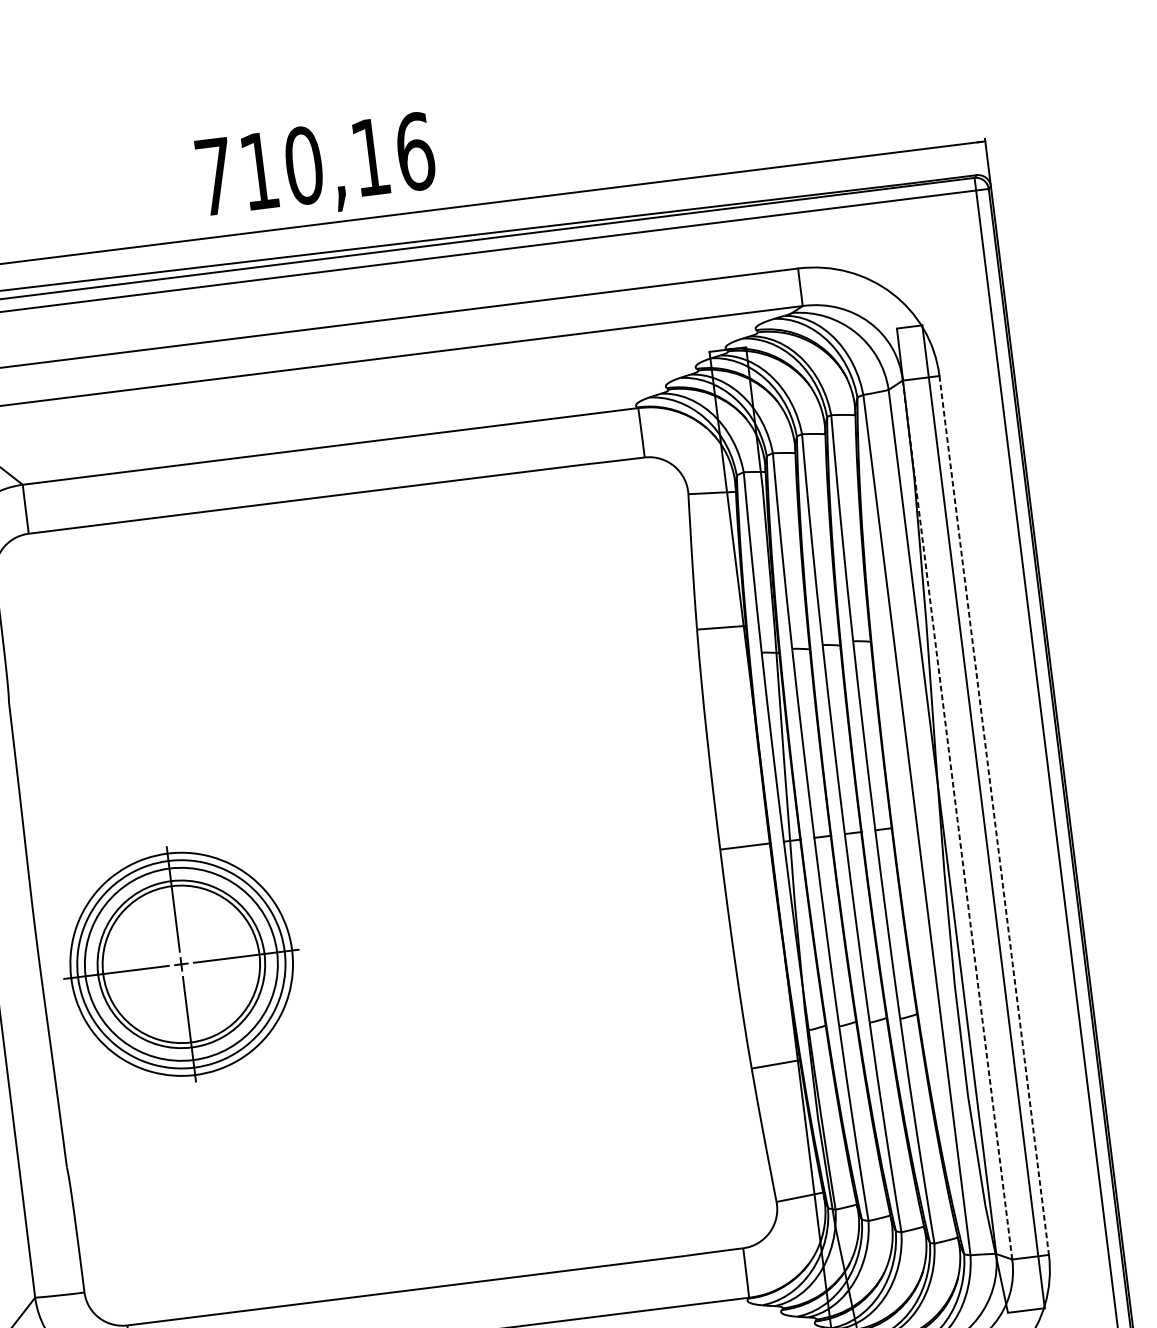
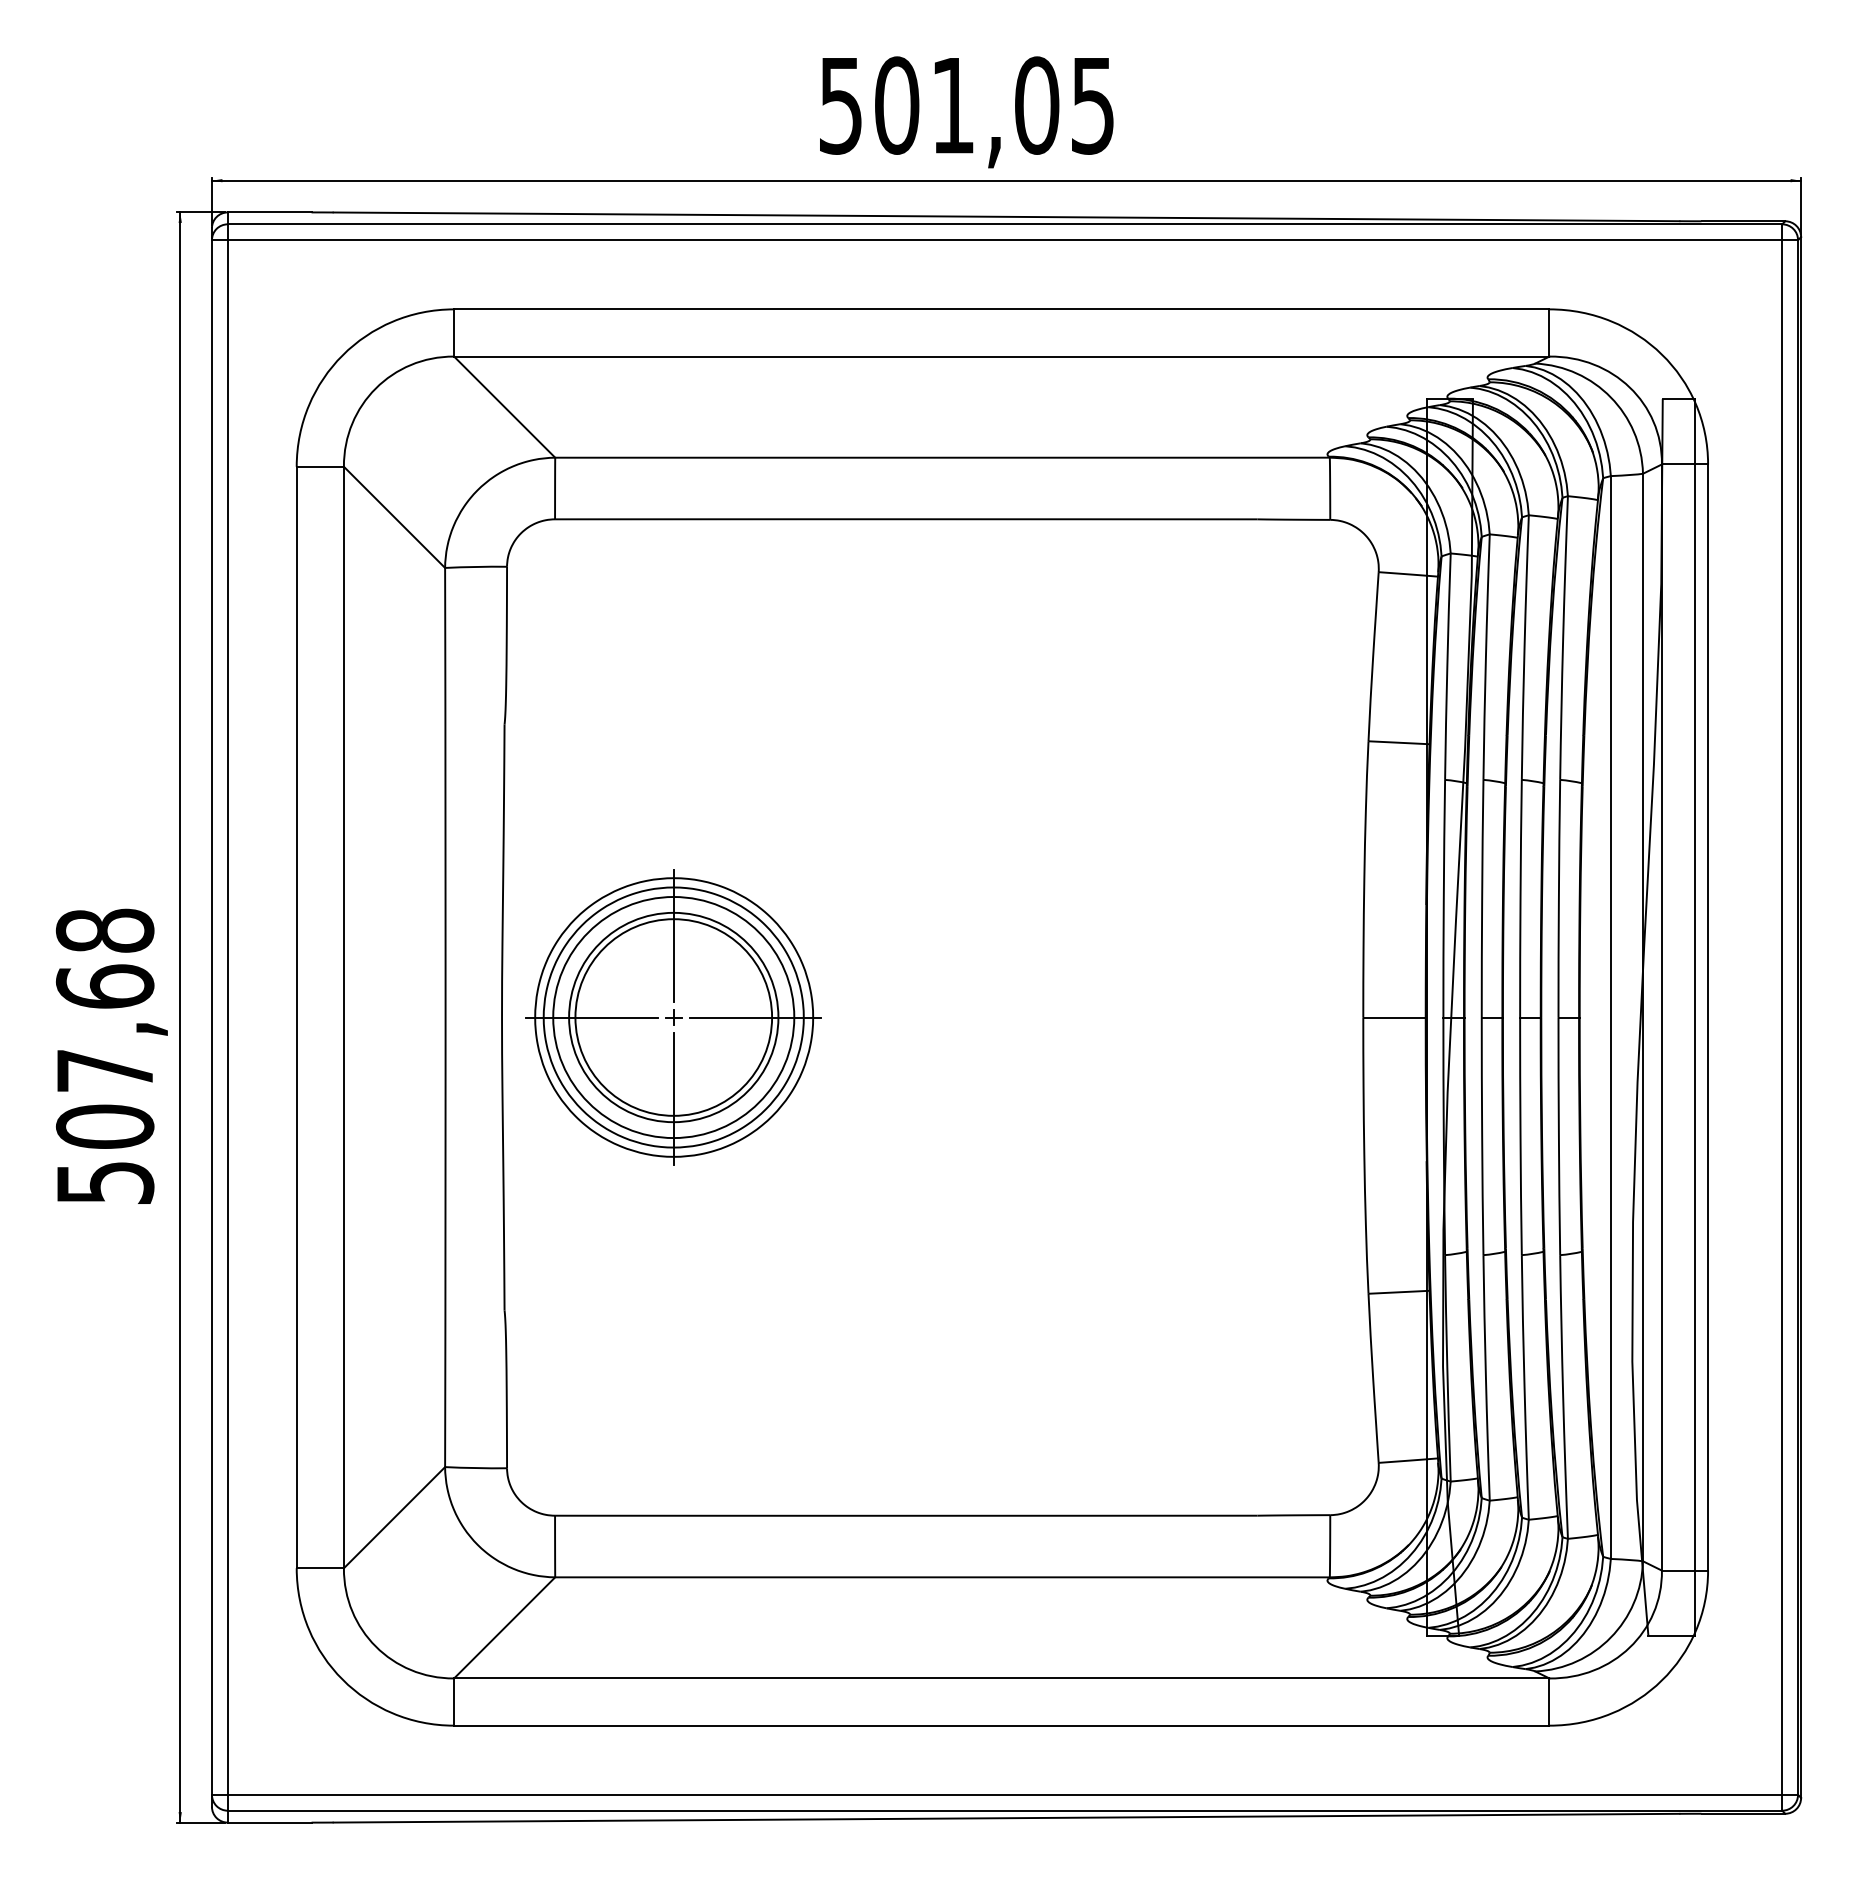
text: (315, 164) -> (967, 105), 710,16 -> 501,05
line: (994, 816) -> (1708, 1018), dashed -> solid
line: (957, 820) -> (1661, 1017), dashed -> solid
part: (181, 964) -> (673, 1017), moved

